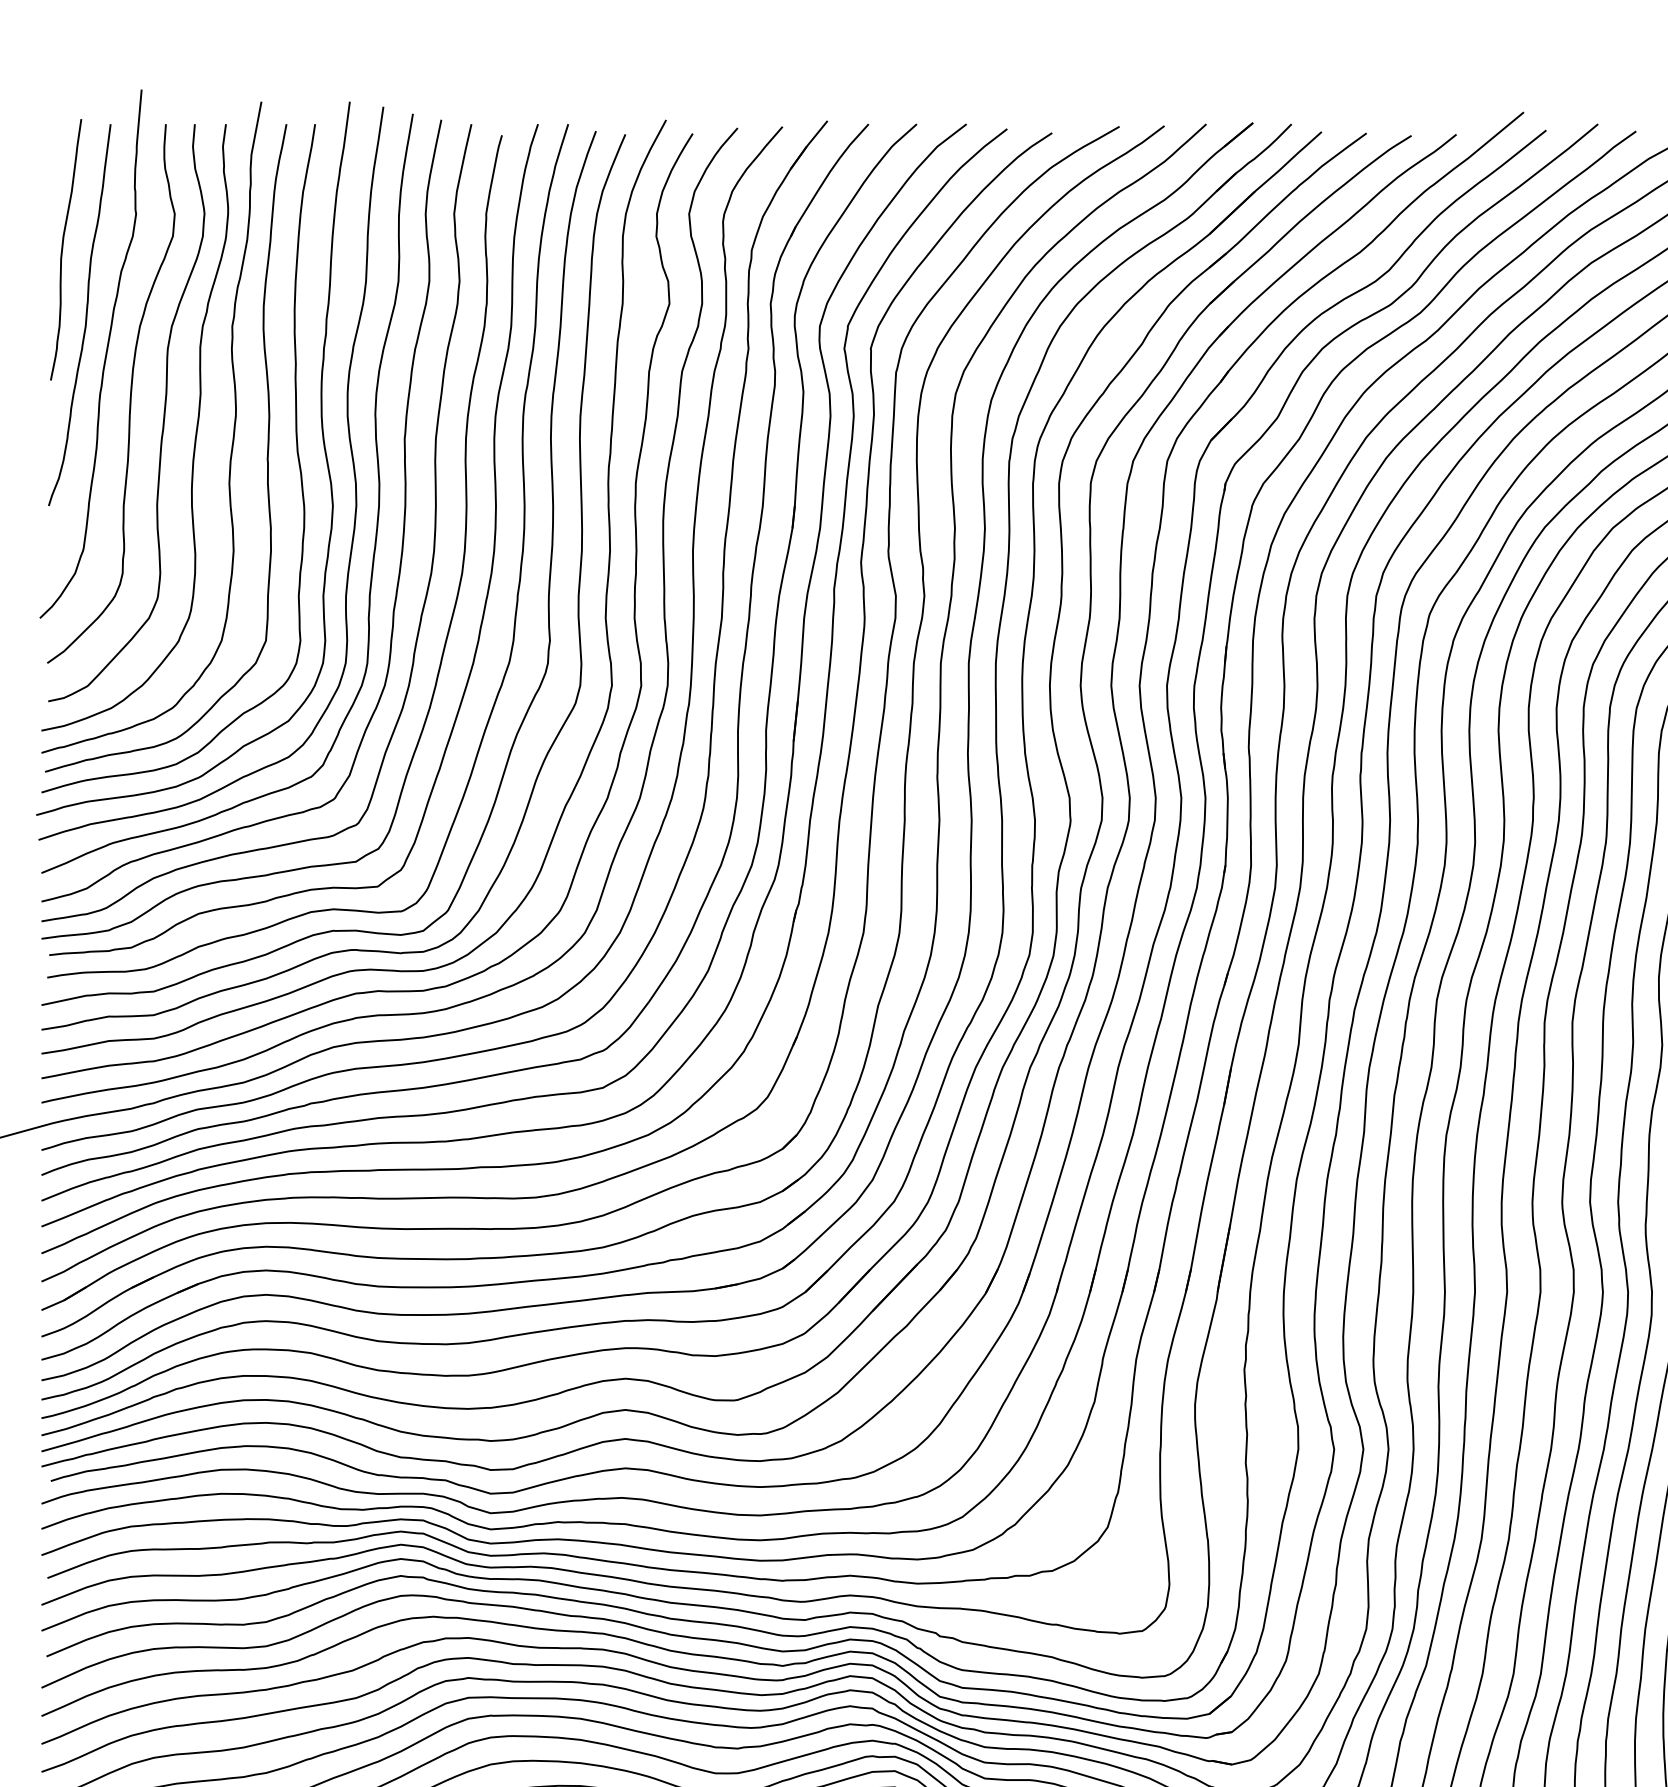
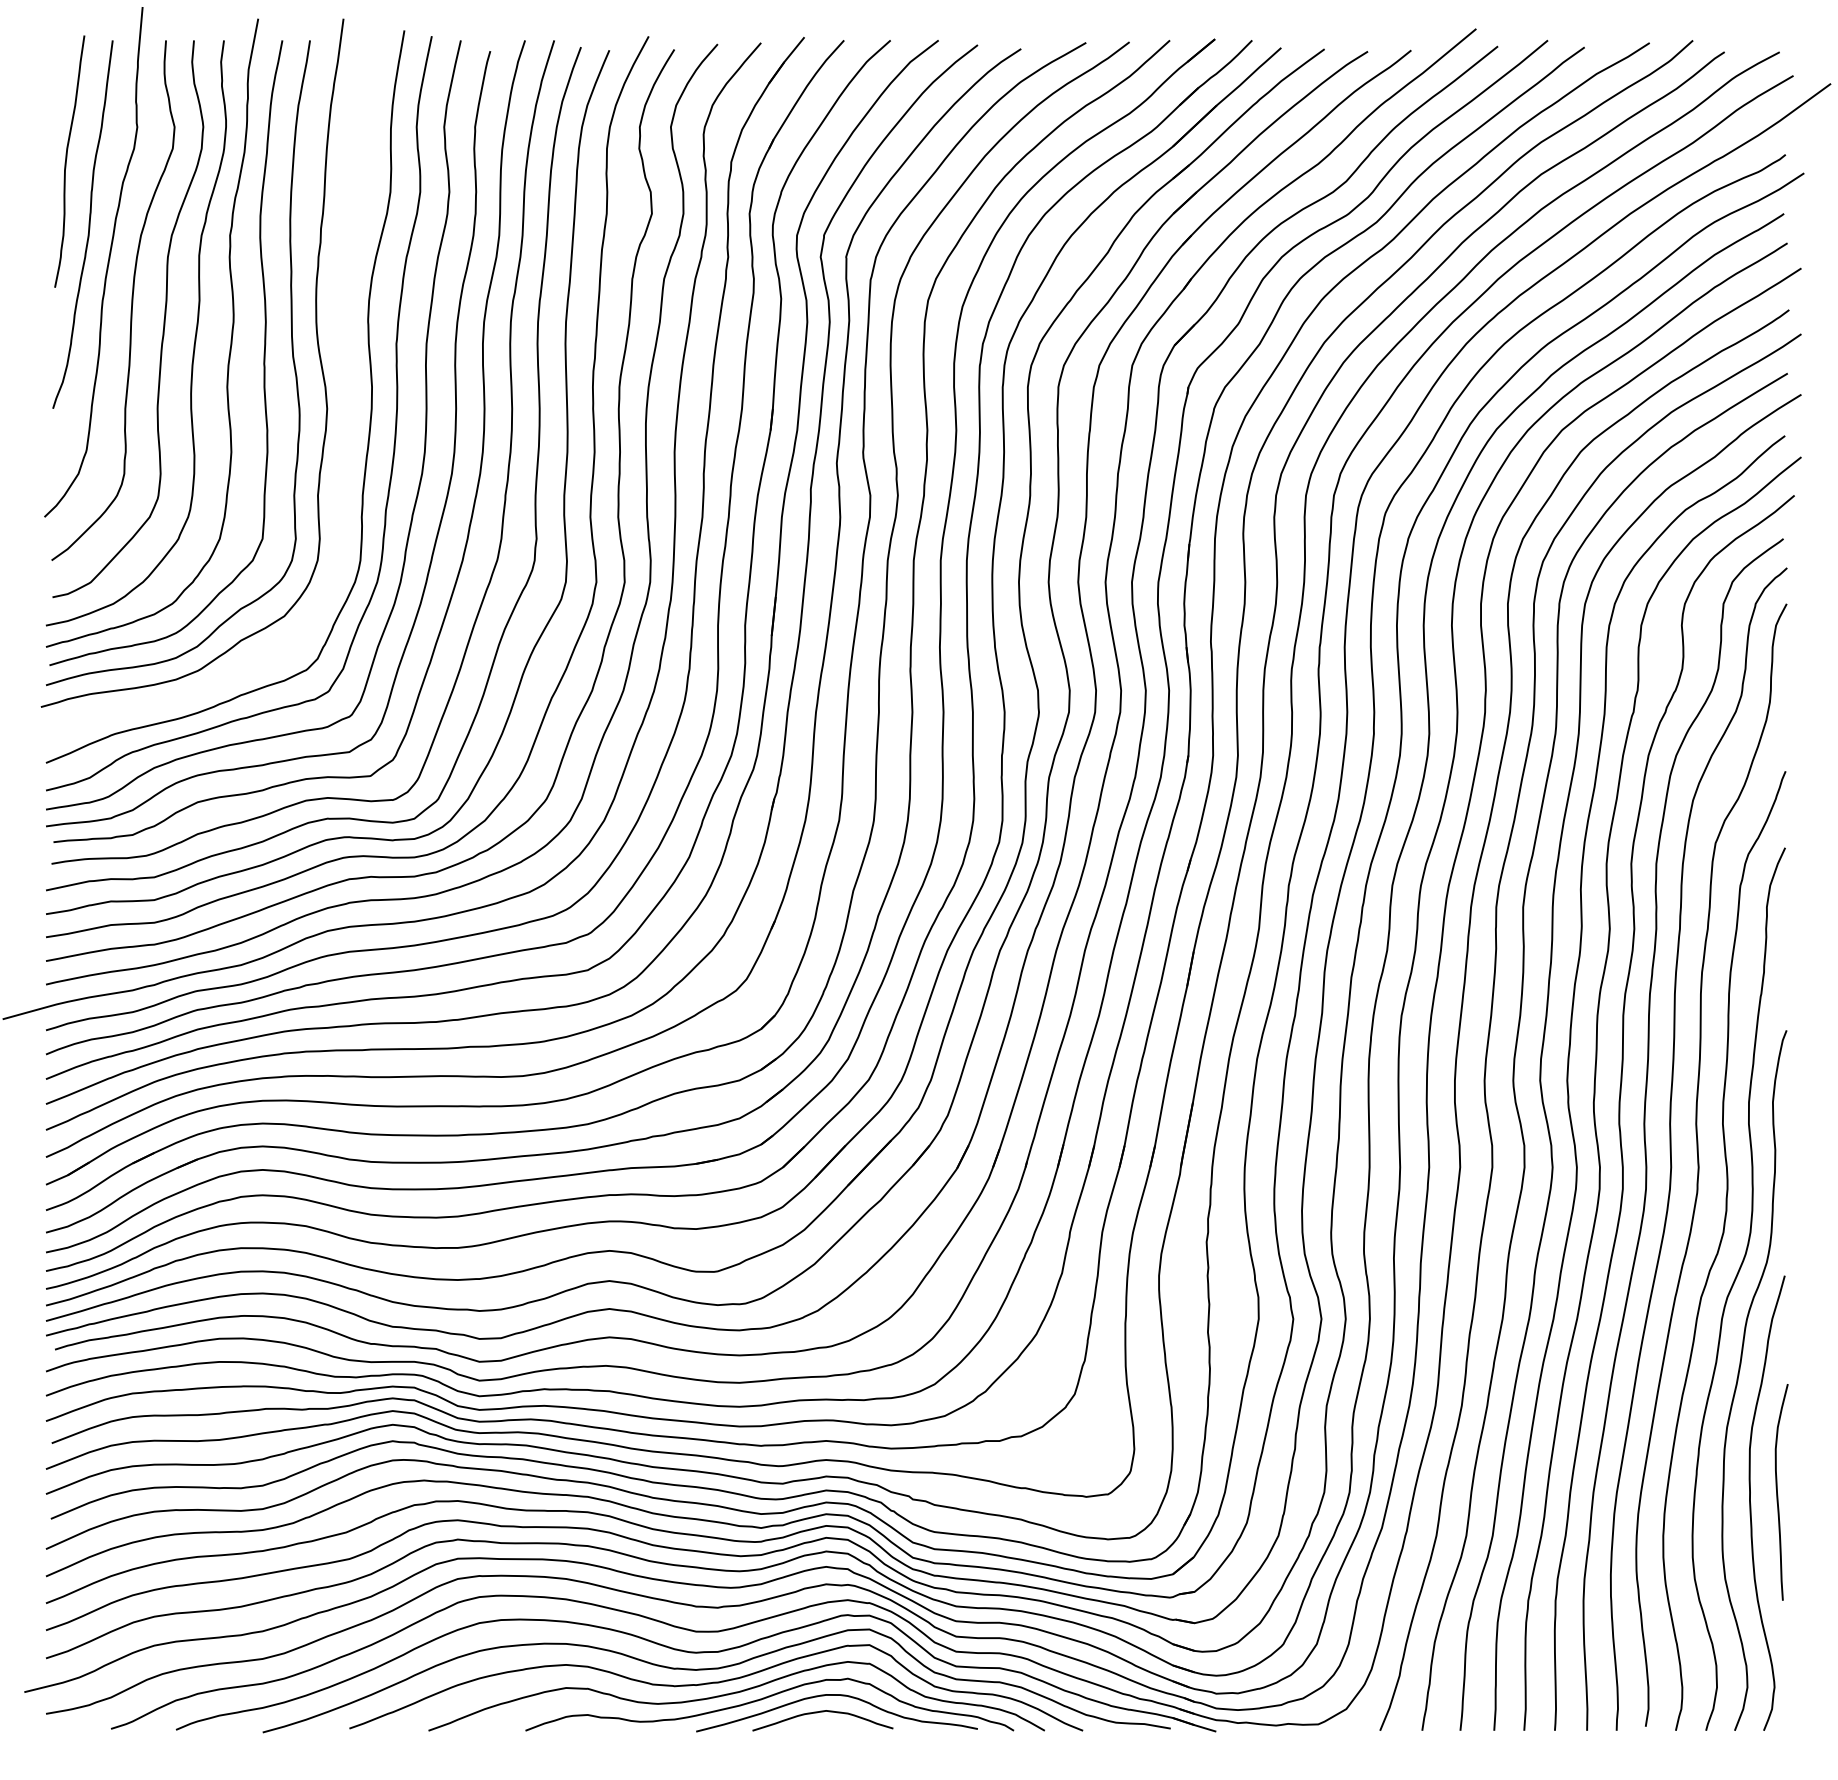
curve: (349, 447) -> (343, 352), removed

